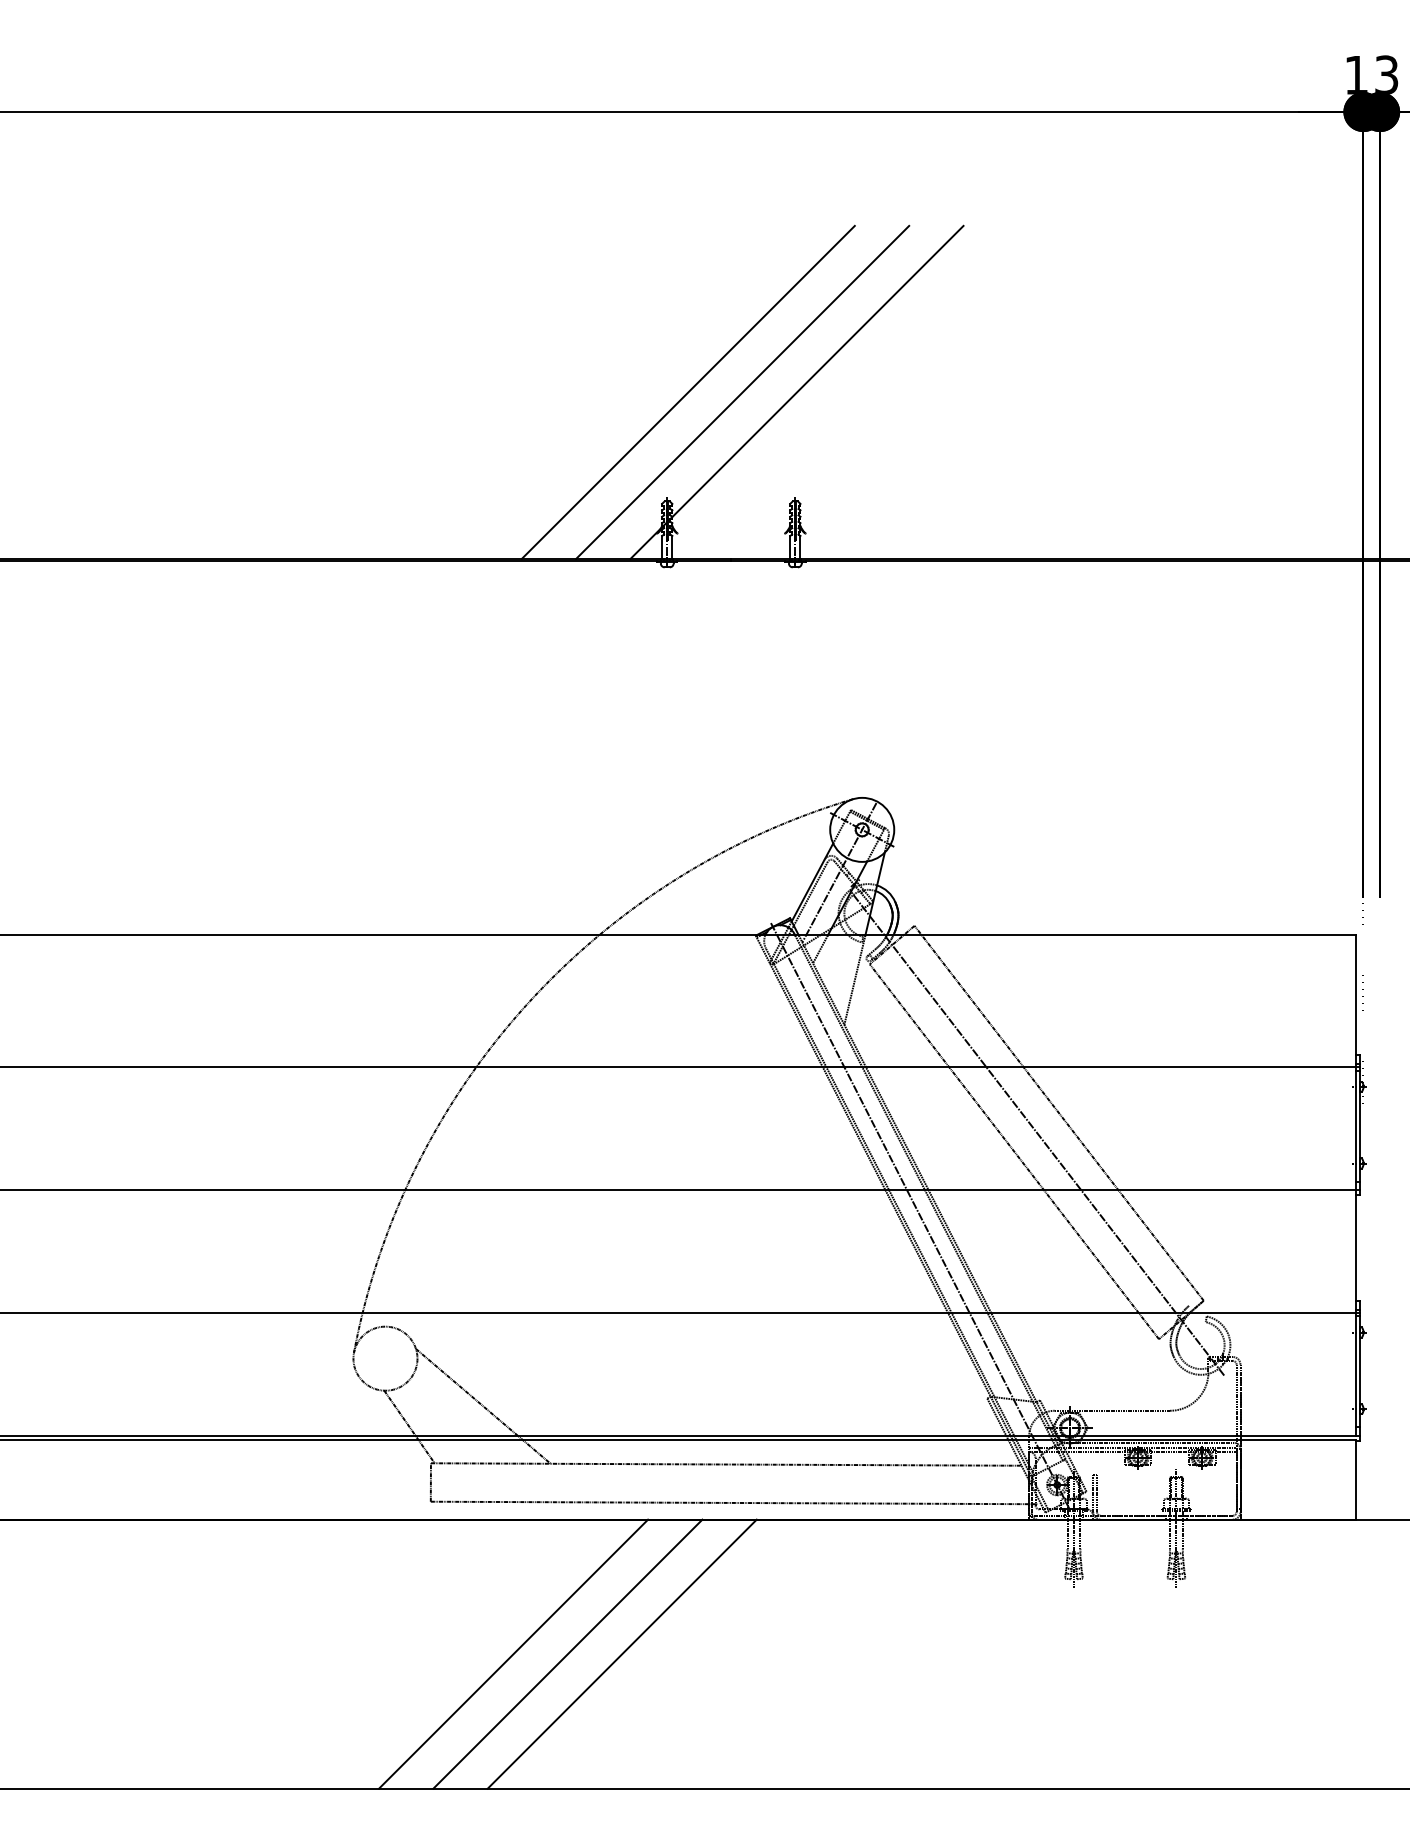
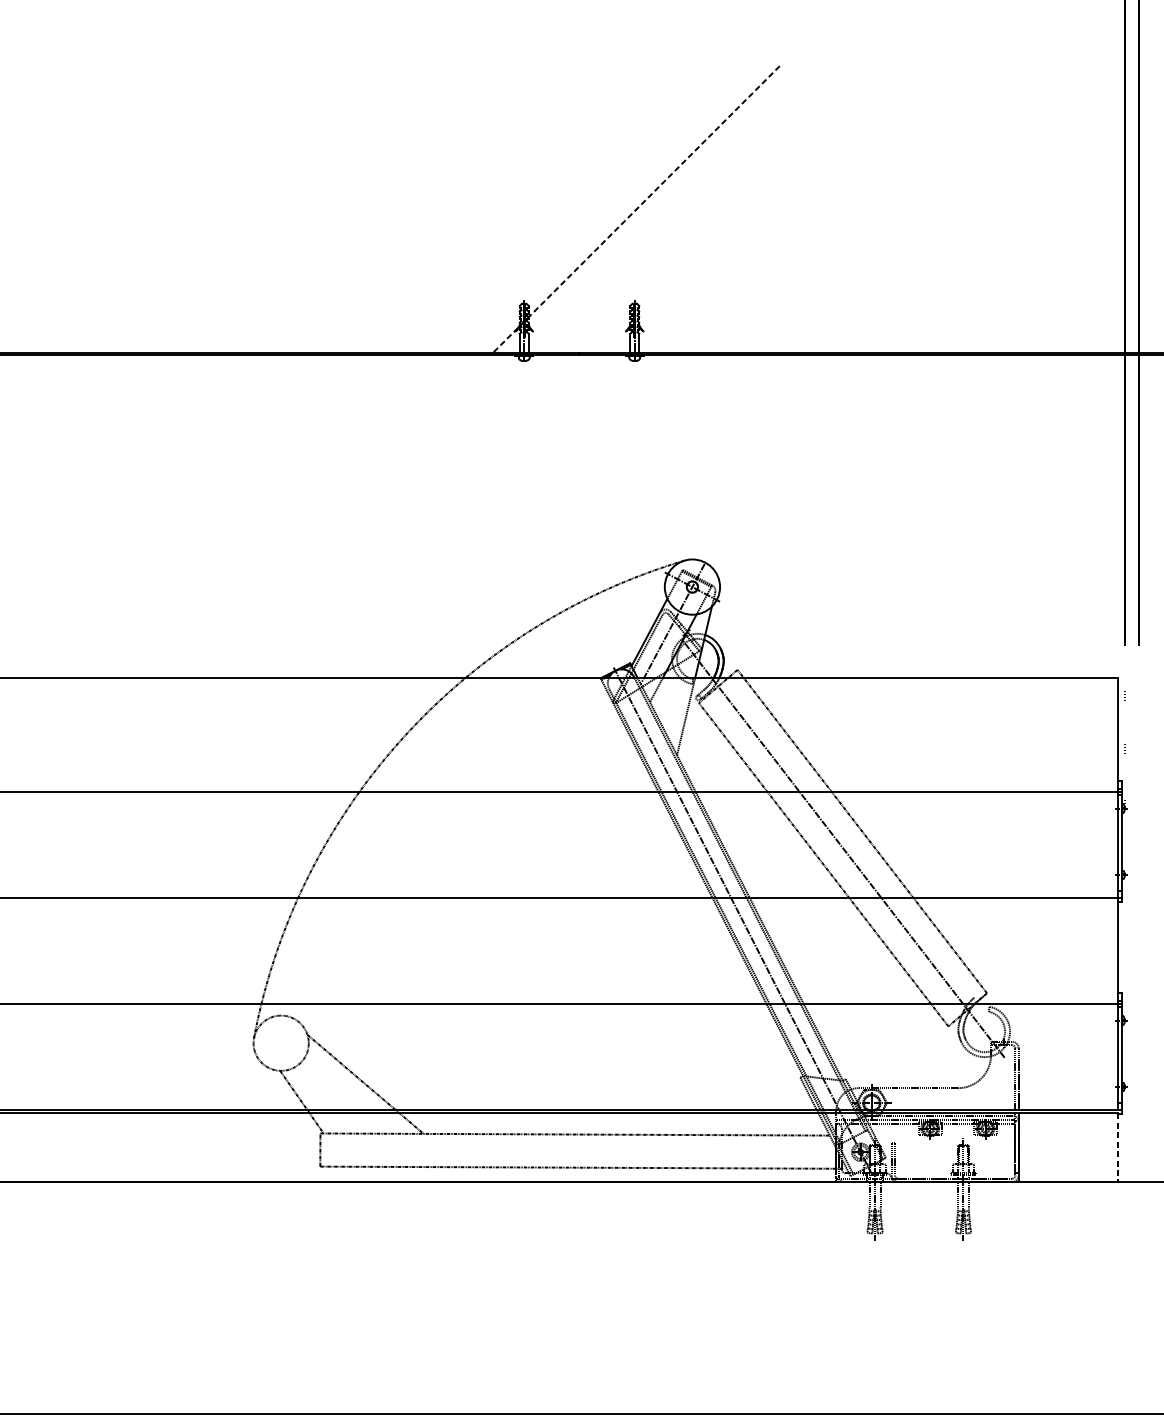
line: (687, 391) -> (541, 208), removed
line: (742, 391) -> (589, 208), removed
line: (796, 392) -> (635, 209), solid -> dashed
line: (1355, 1480) -> (1117, 1148), solid -> dashed
line: (513, 1653) -> (391, 1297), removed
line: (567, 1653) -> (438, 1297), removed
line: (621, 1653) -> (484, 1297), removed

